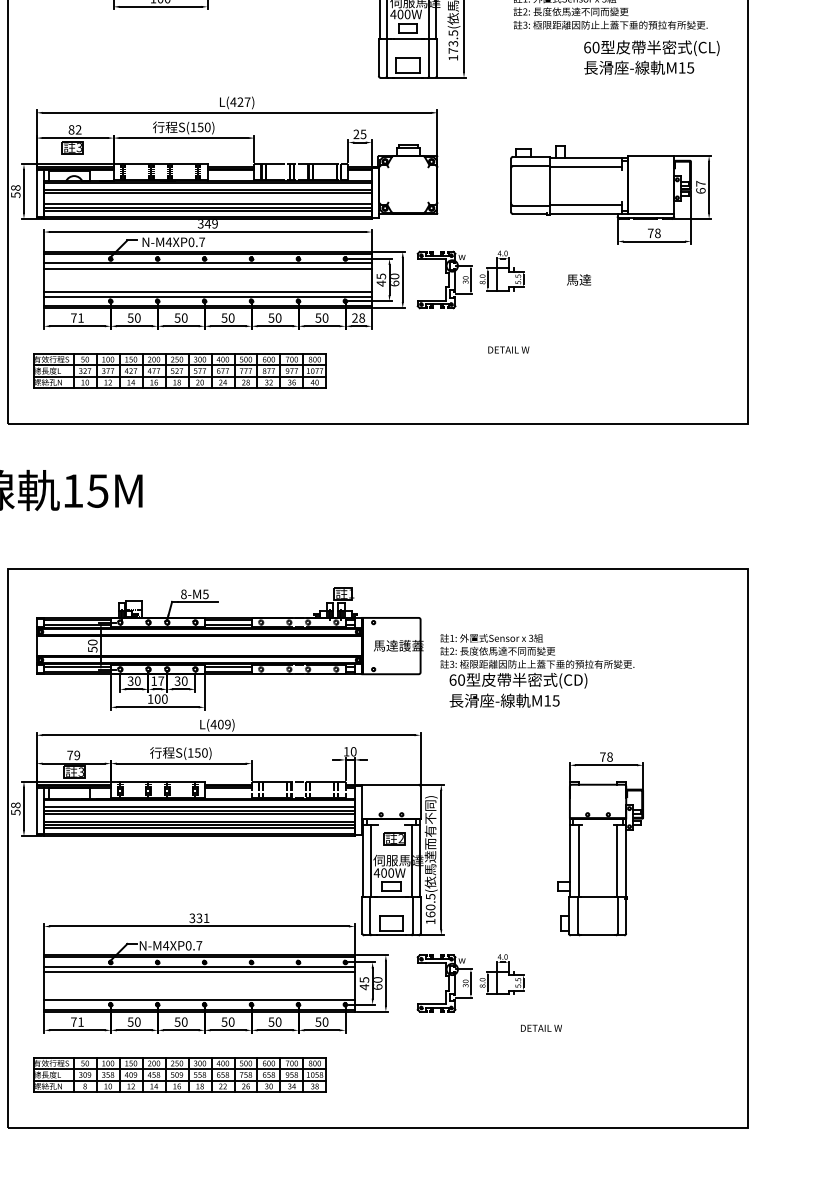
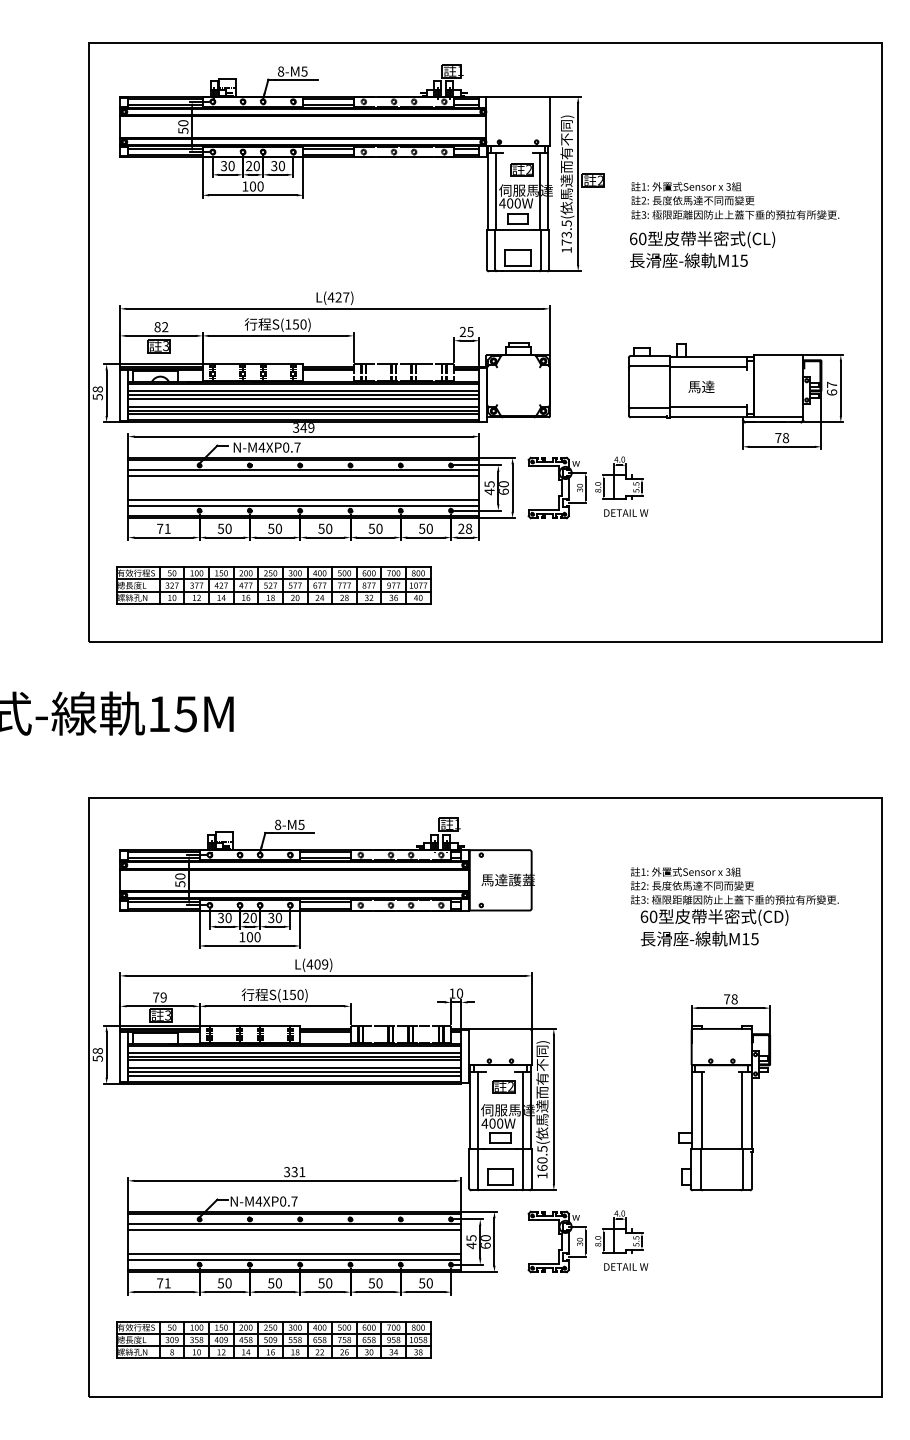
text: (651, 57) -> (702, 249), moved
line: (207, 196) -> (303, 398), added
text: (579, 279) -> (701, 386), moved
text: (509, 349) -> (626, 512), moved
text: (537, 670) -> (734, 906), moved
text: (157, 680) -> (249, 917), 17 -> 20
line: (199, 995) -> (294, 1254), added
text: (541, 1027) -> (626, 1266), moved

